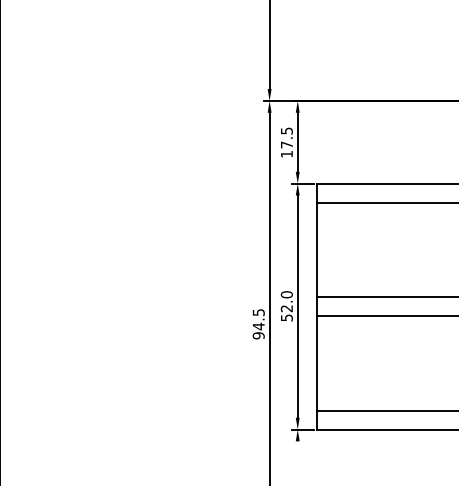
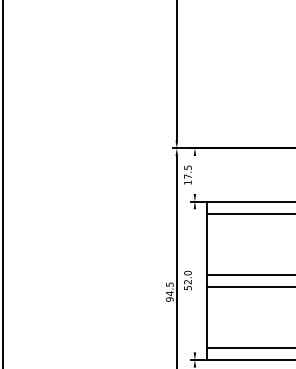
line: (297, 141) -> (194, 174), removed
line: (297, 306) -> (194, 280), removed

